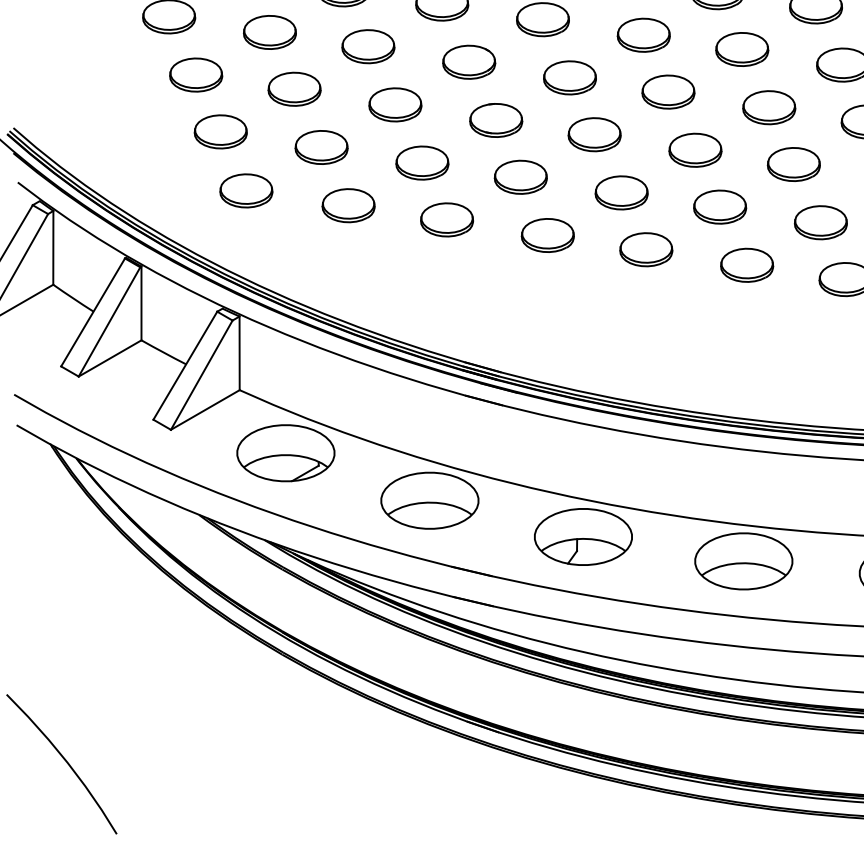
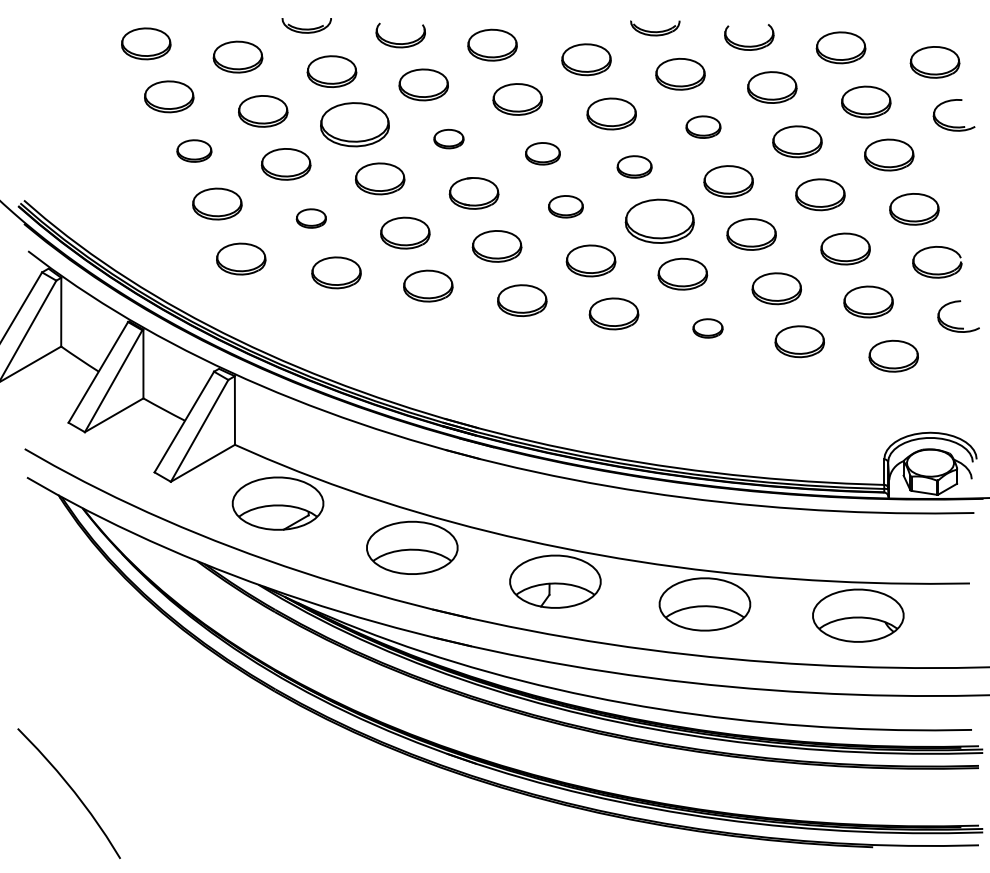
part: (367, 46) -> (354, 124), size x1.4
part: (742, 48) -> (703, 126), size x0.7
part: (468, 61) -> (448, 138), size x0.6
part: (196, 74) -> (194, 150), size x0.7
part: (569, 77) -> (542, 153), size x0.7
part: (668, 91) -> (634, 166), size x0.7
part: (594, 134) -> (565, 206), size x0.7
part: (321, 147) -> (311, 218), size x0.6
part: (695, 149) -> (659, 220), size x1.4
part: (746, 265) -> (707, 328), size x0.6

